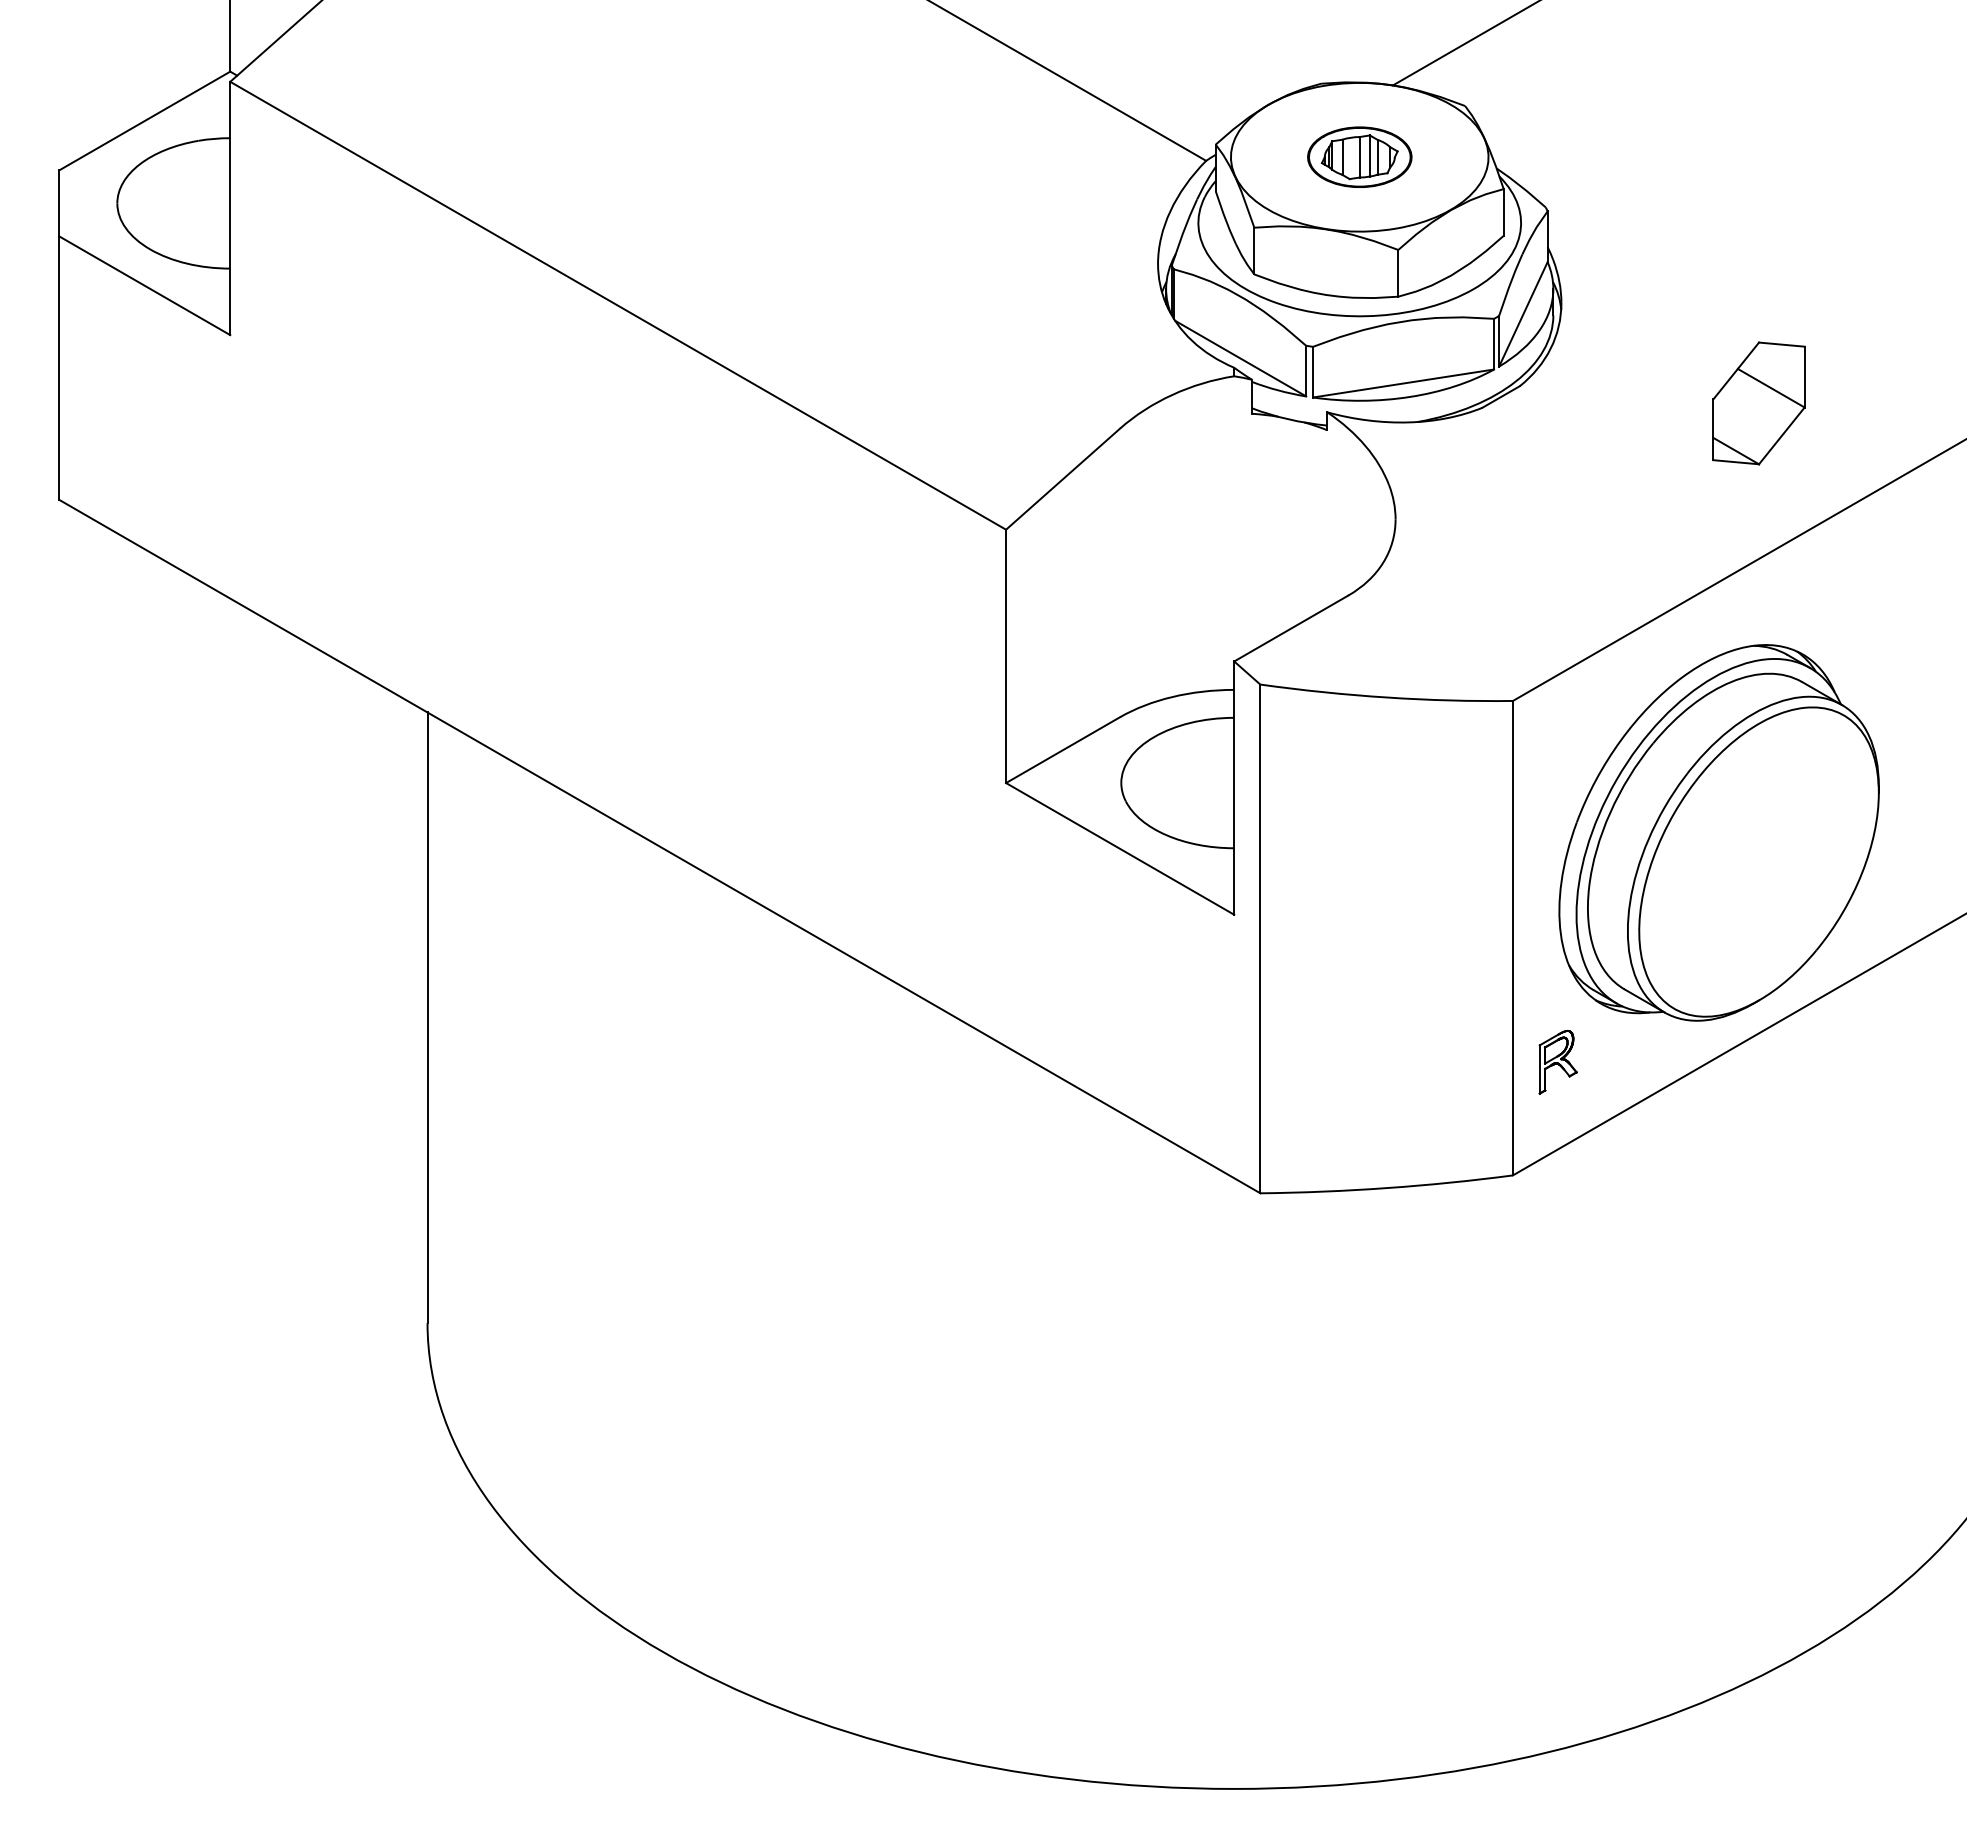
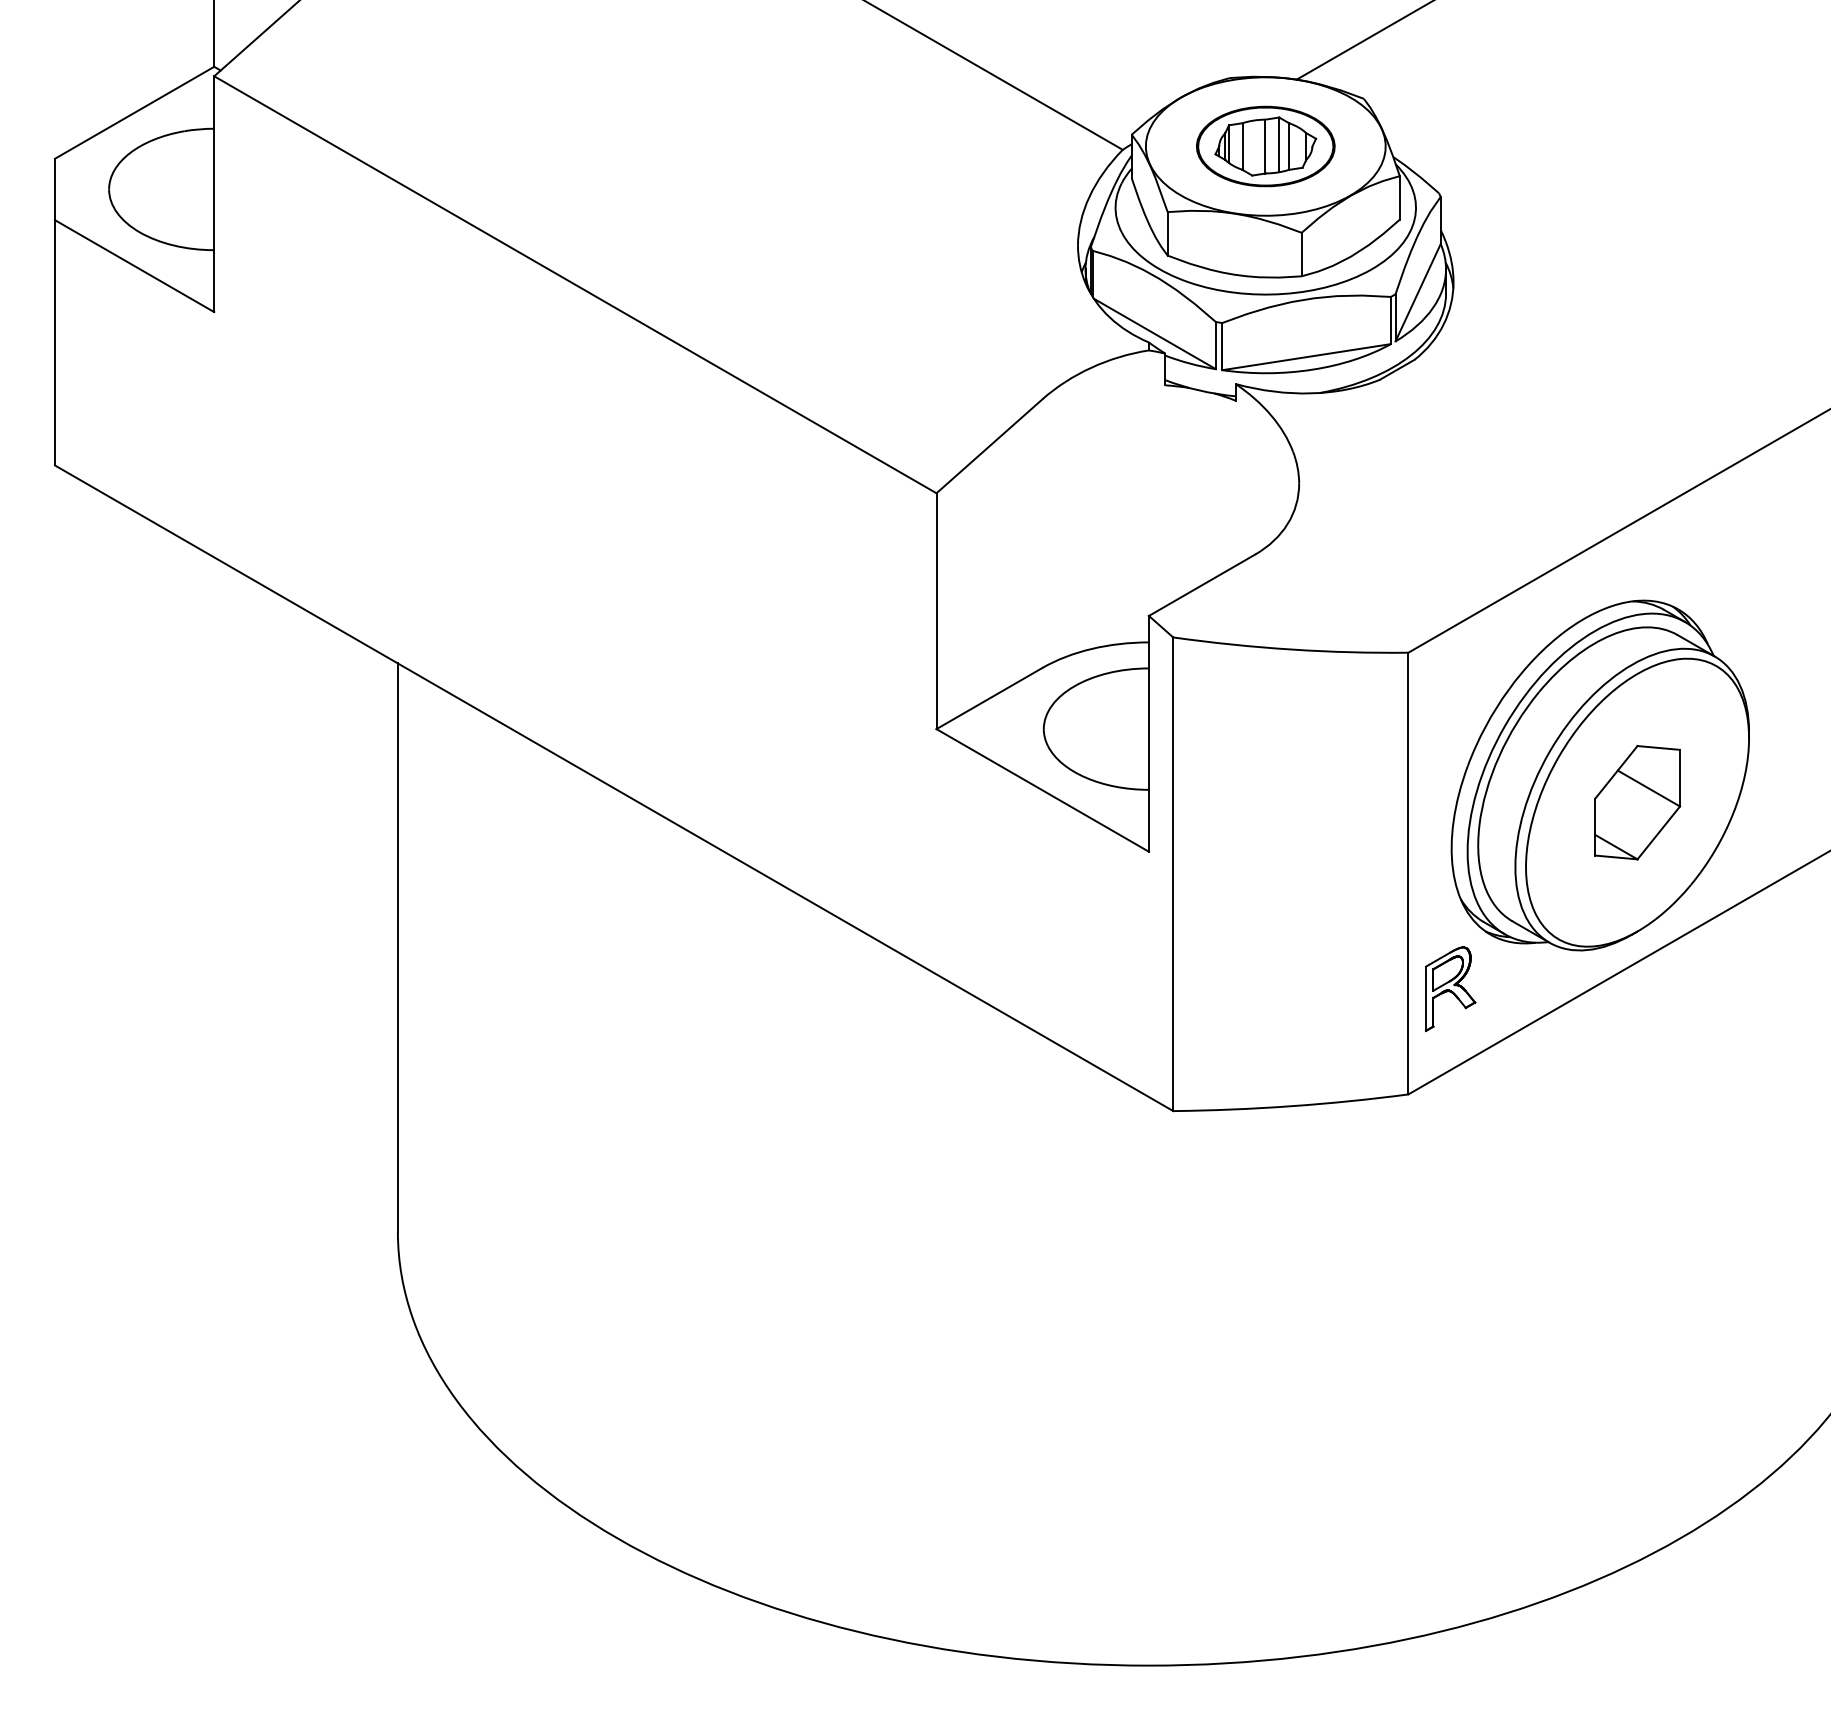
part: (1359, 157) -> (1265, 146), size x1.43
part: (1759, 403) -> (1637, 802), moved
part: (1558, 1061) -> (1450, 988), size x1.43

